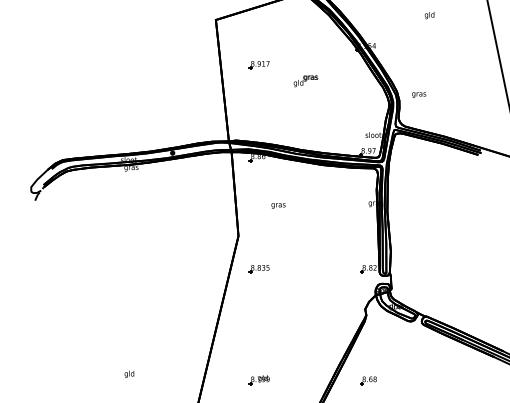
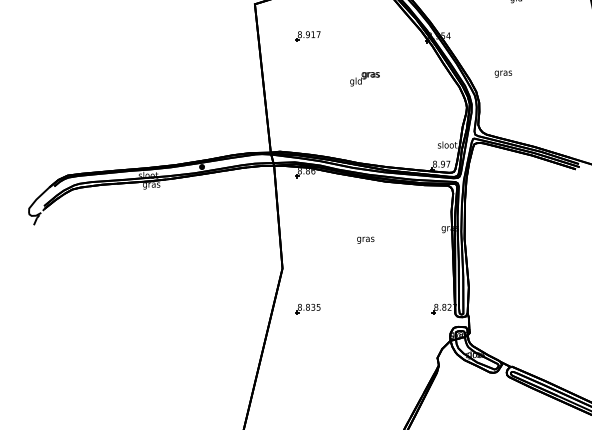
part: (258, 65) -> (306, 36), moved
text: (419, 94) -> (503, 73), moved
text: (278, 205) -> (365, 239), moved

